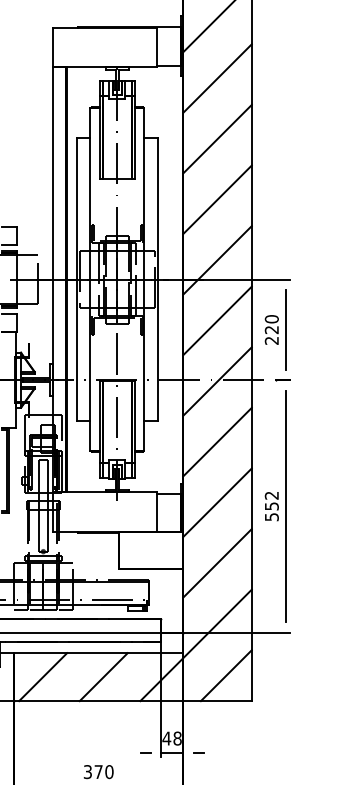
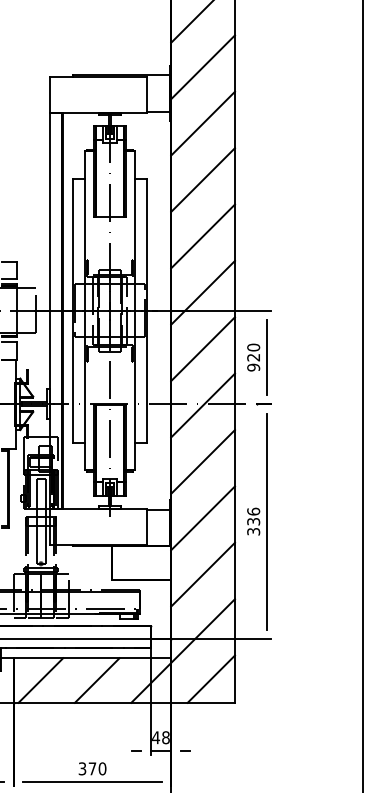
text: (271, 340) -> (253, 367), 220 -> 920
text: (271, 506) -> (253, 521), 552 -> 336

